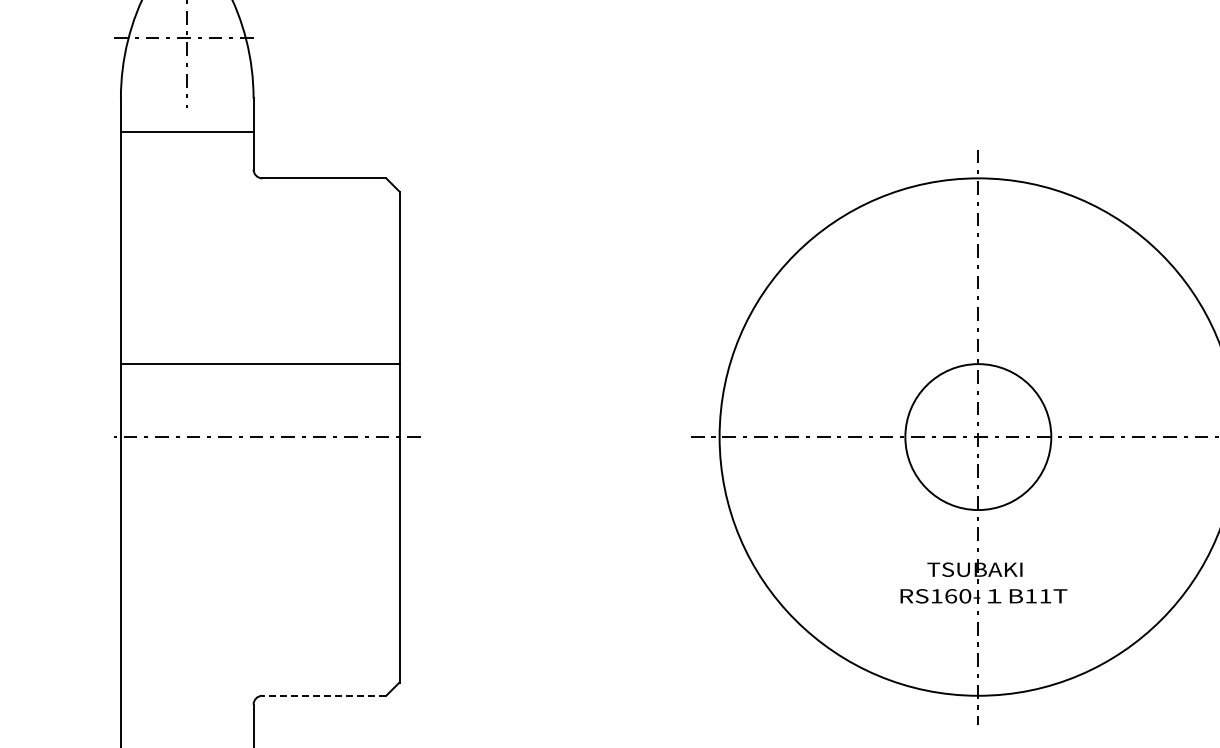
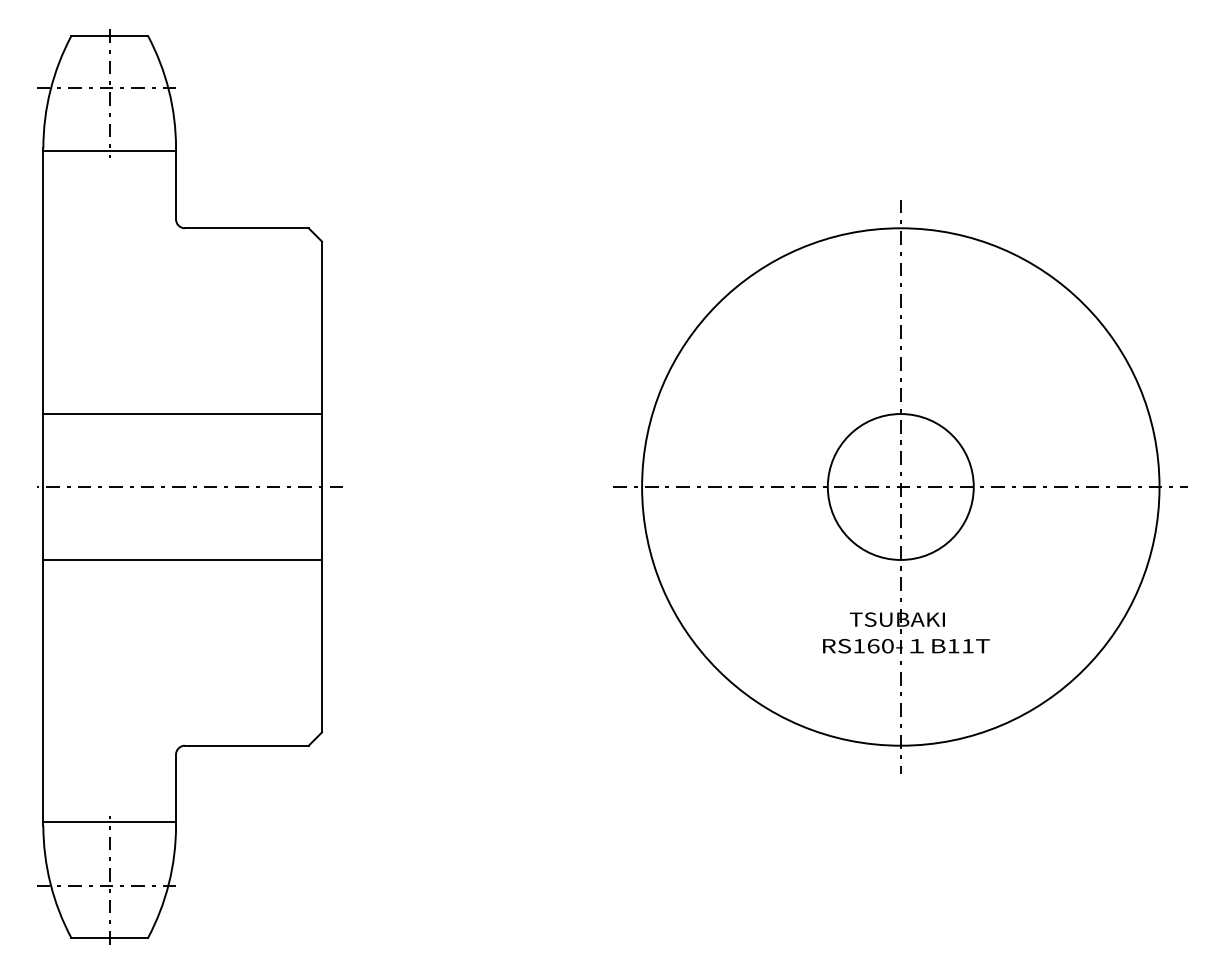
line: (187, 131) -> (109, 151), moved
line: (260, 509) -> (182, 559), added
line: (324, 695) -> (246, 745), dashed -> solid

